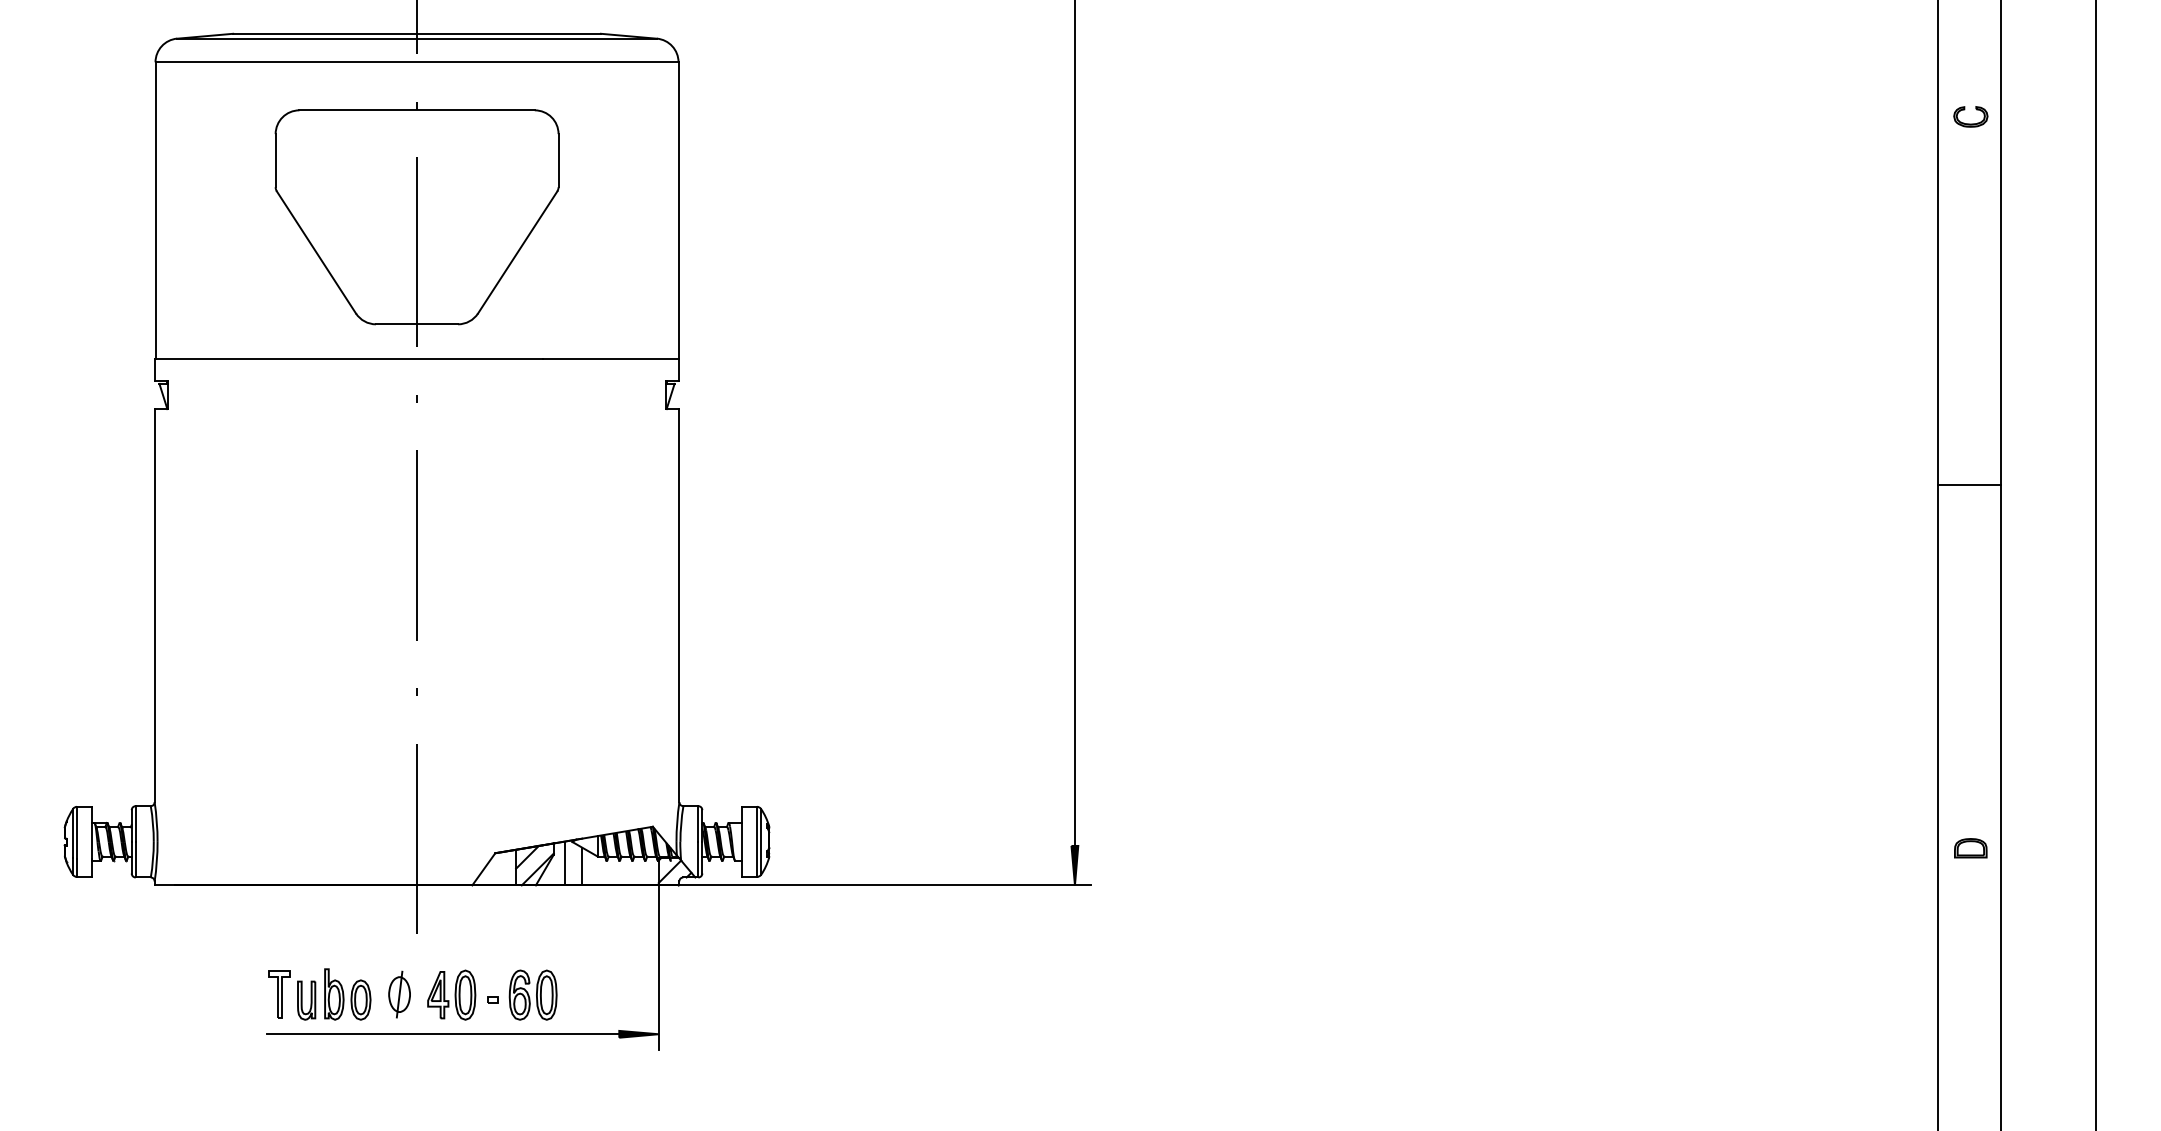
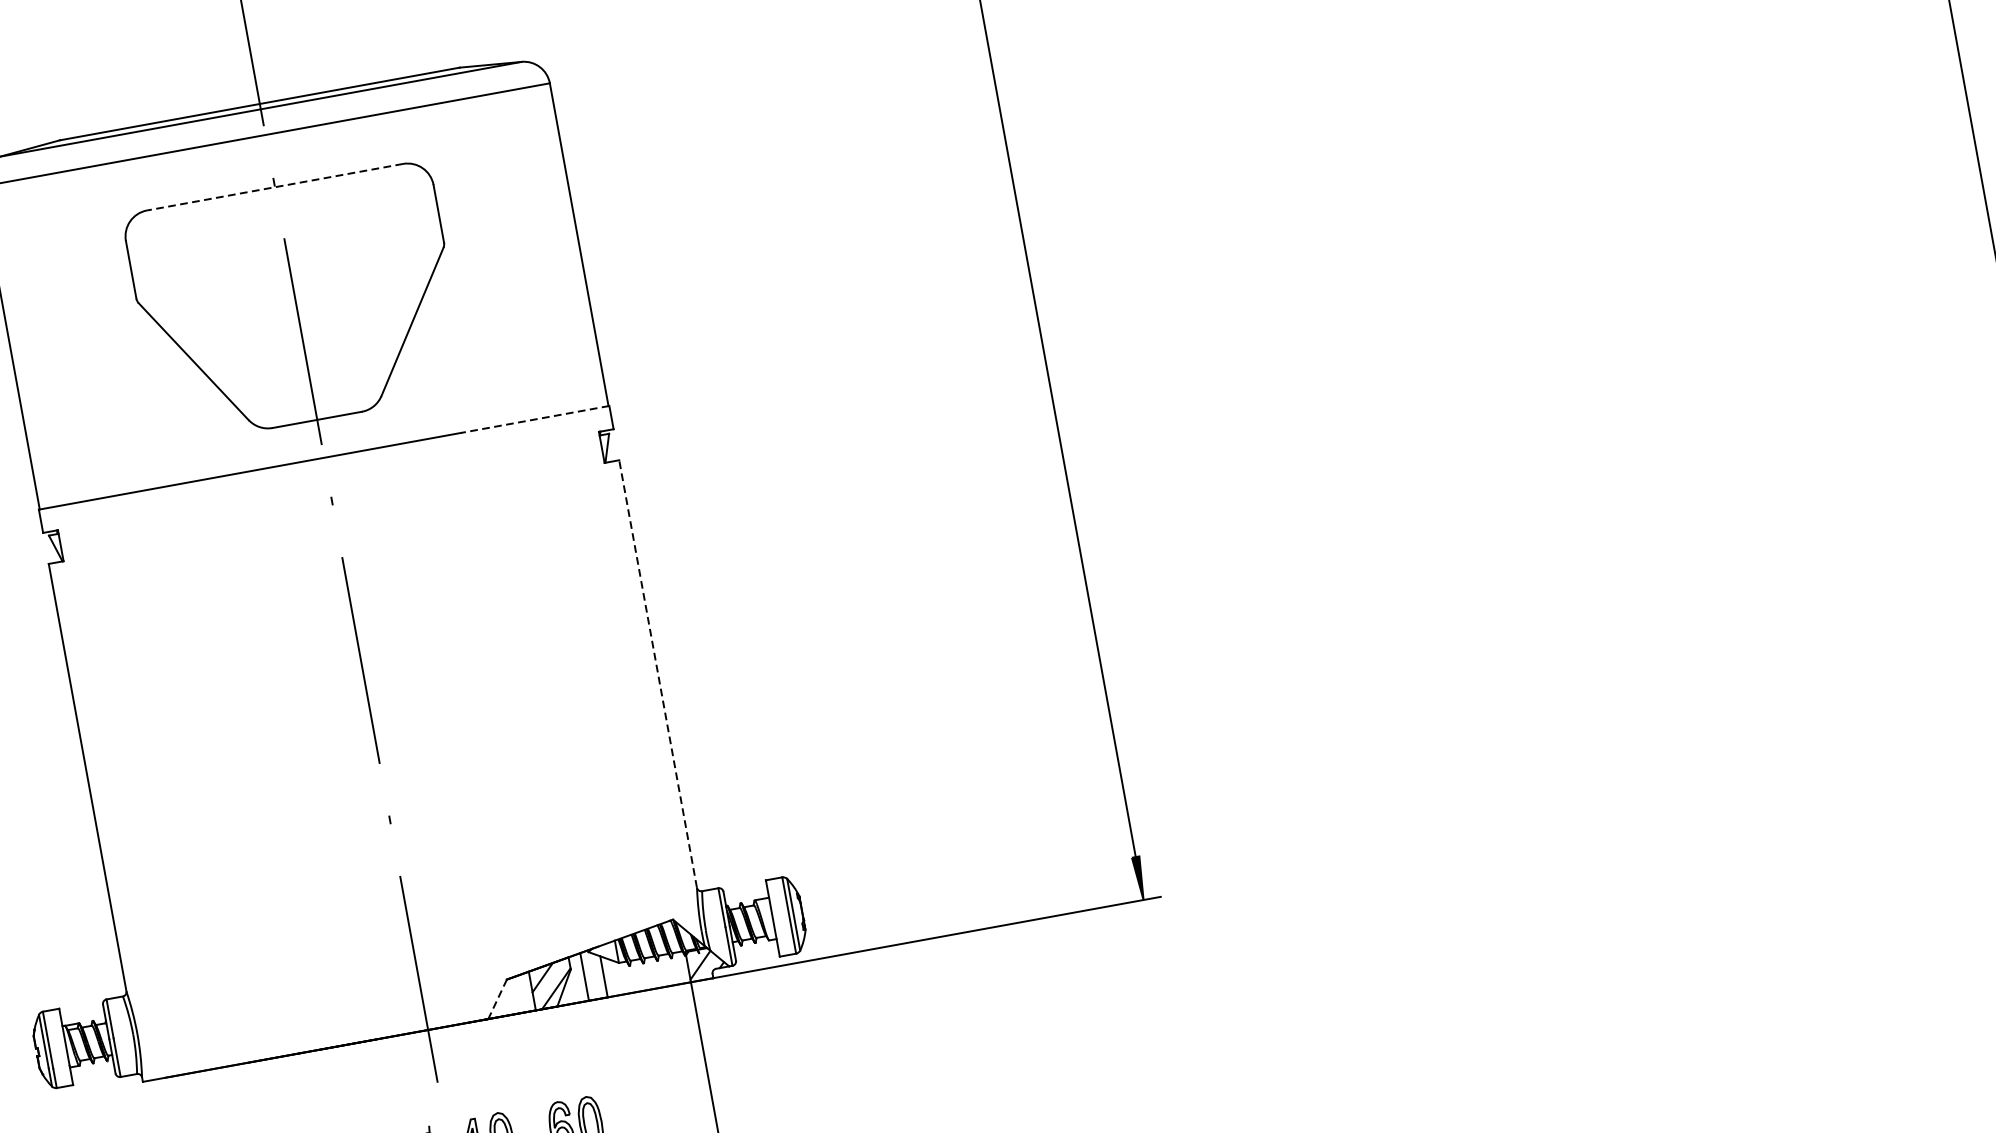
line: (417, 110) -> (275, 187), solid -> dashed
line: (610, 359) -> (534, 419), solid -> dashed
line: (679, 605) -> (658, 673), solid -> dashed
line: (483, 869) -> (497, 999), solid -> dashed

